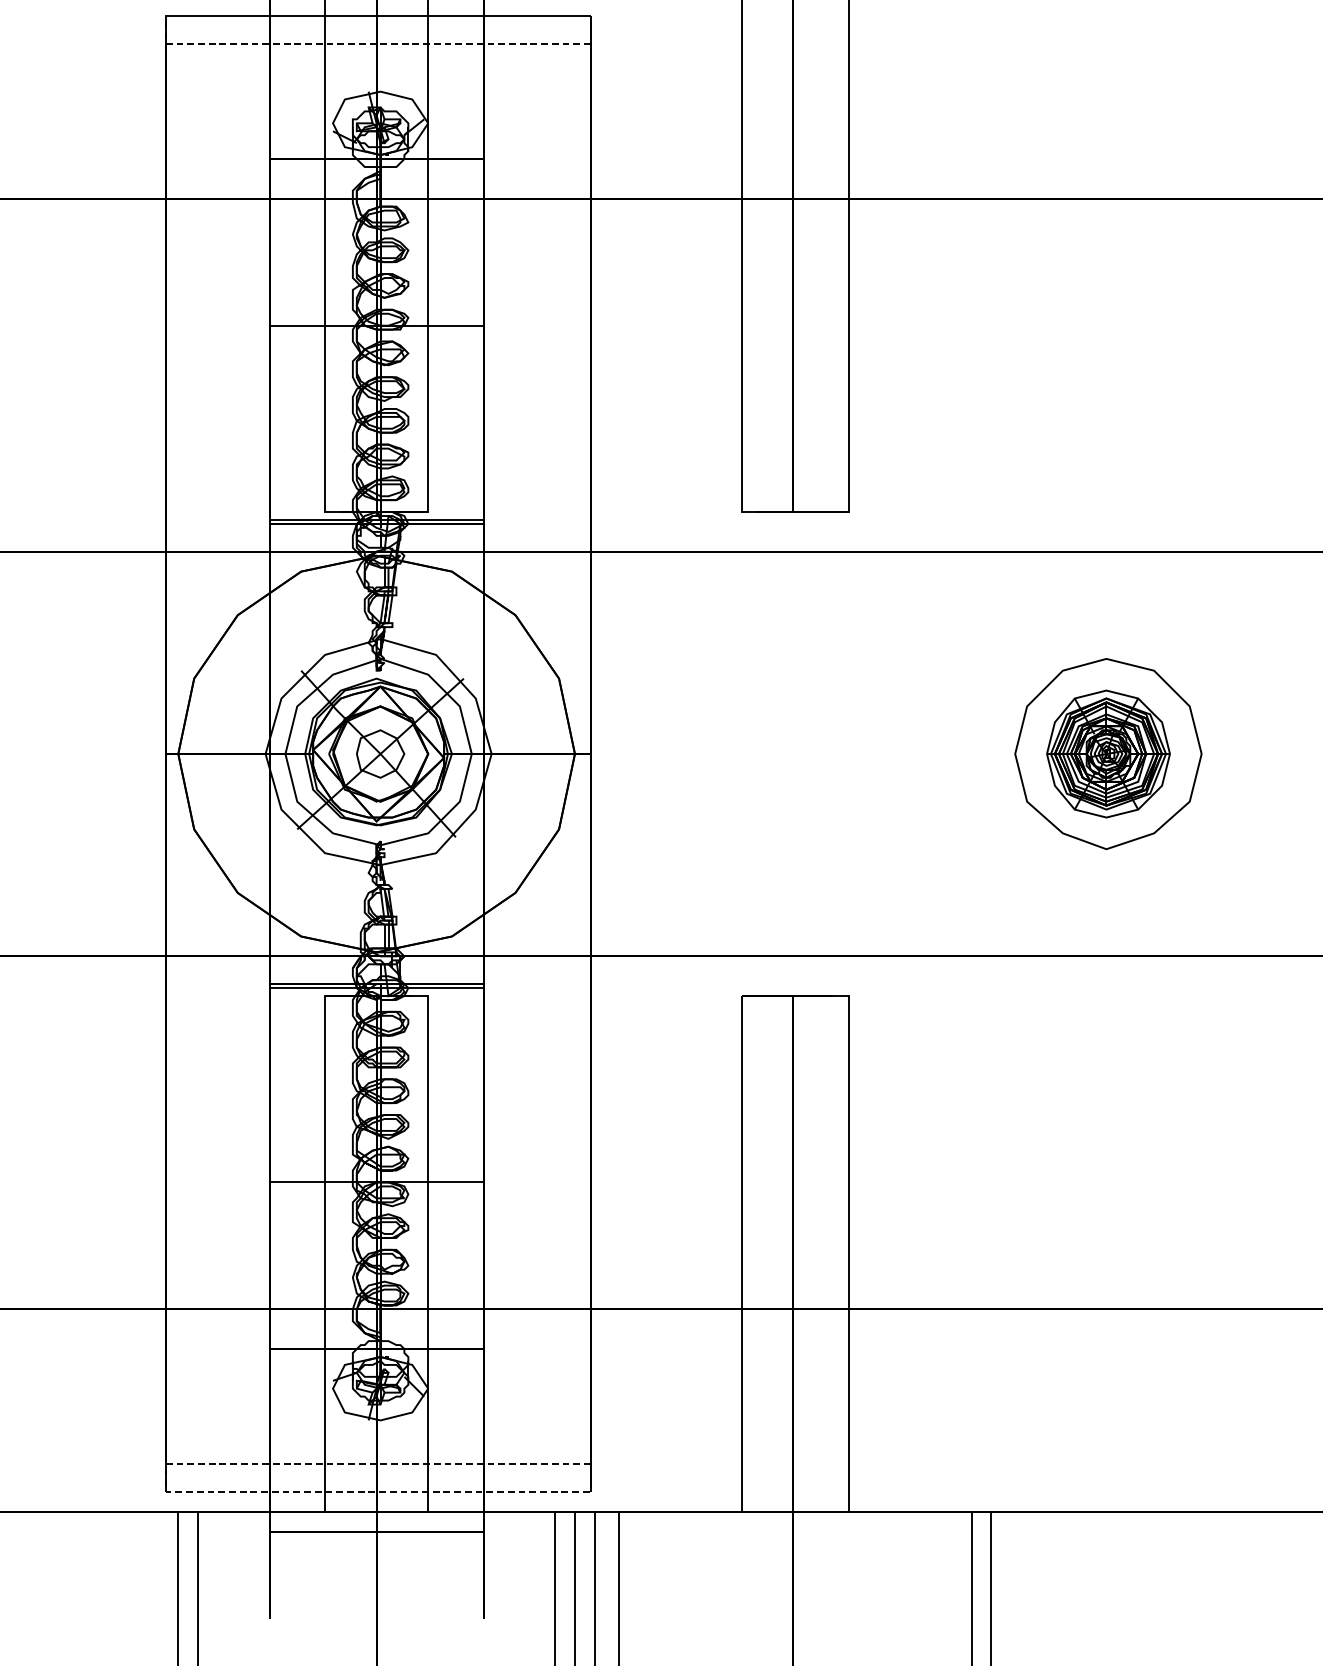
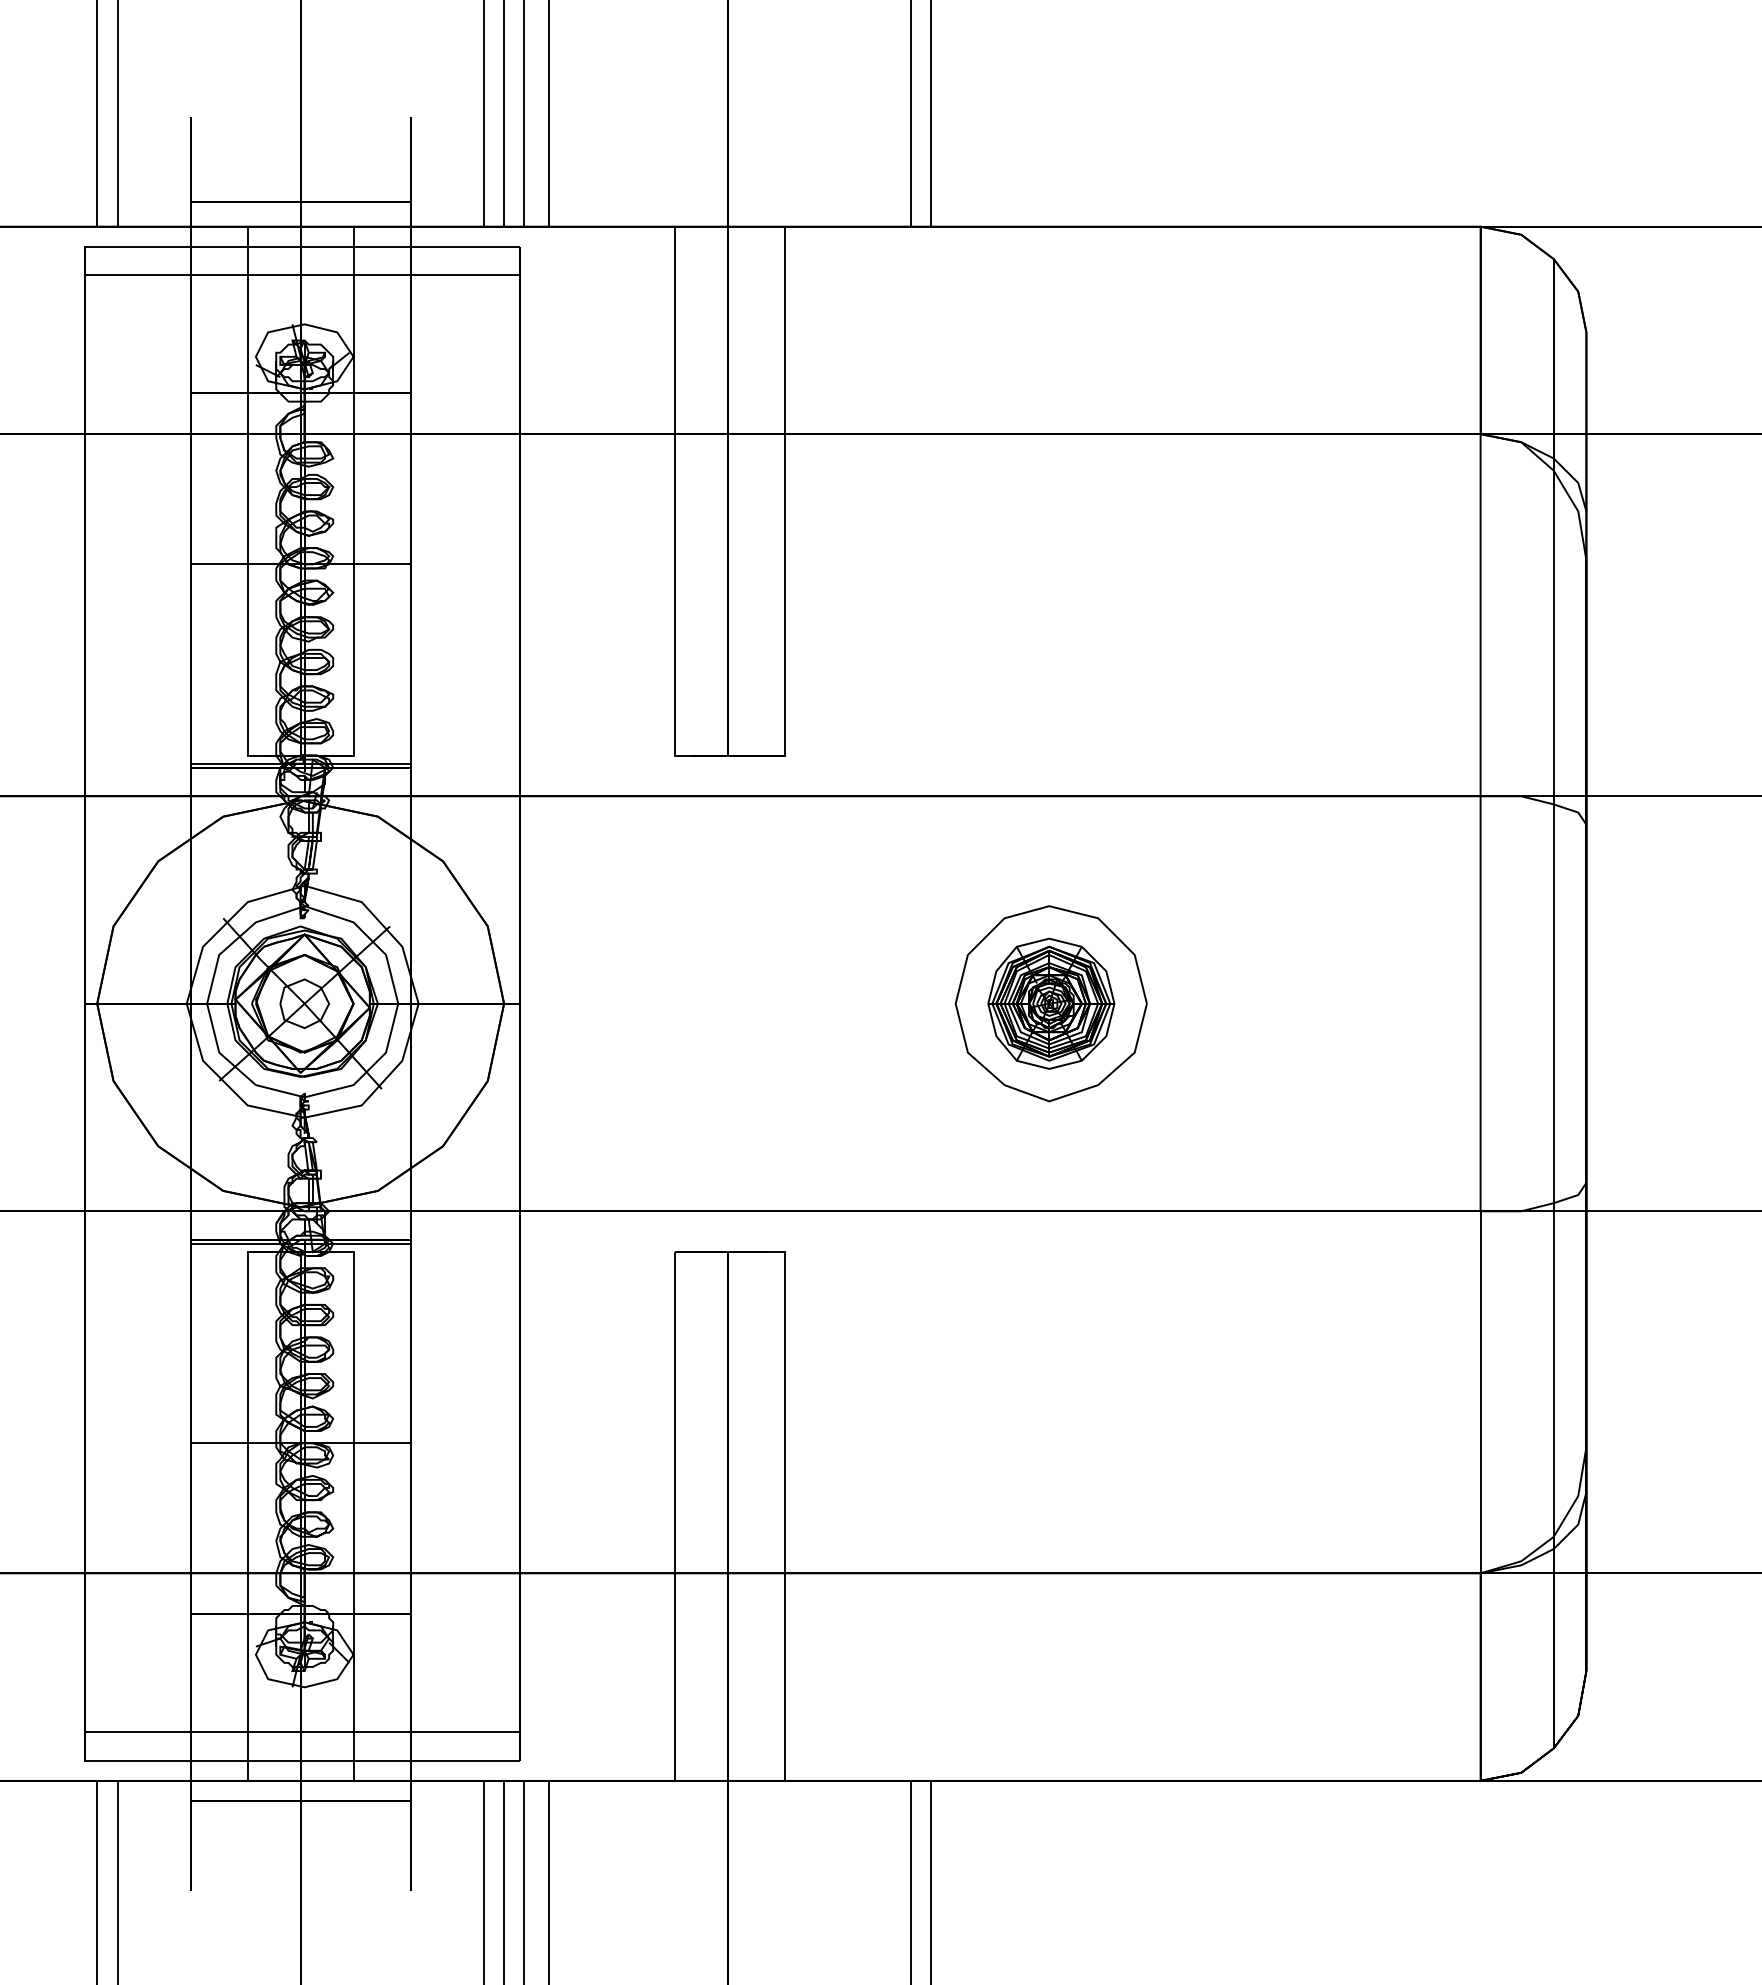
line: (363, 44) -> (287, 275), dashed -> solid
line: (166, 1478) -> (85, 1746), dashed -> solid

